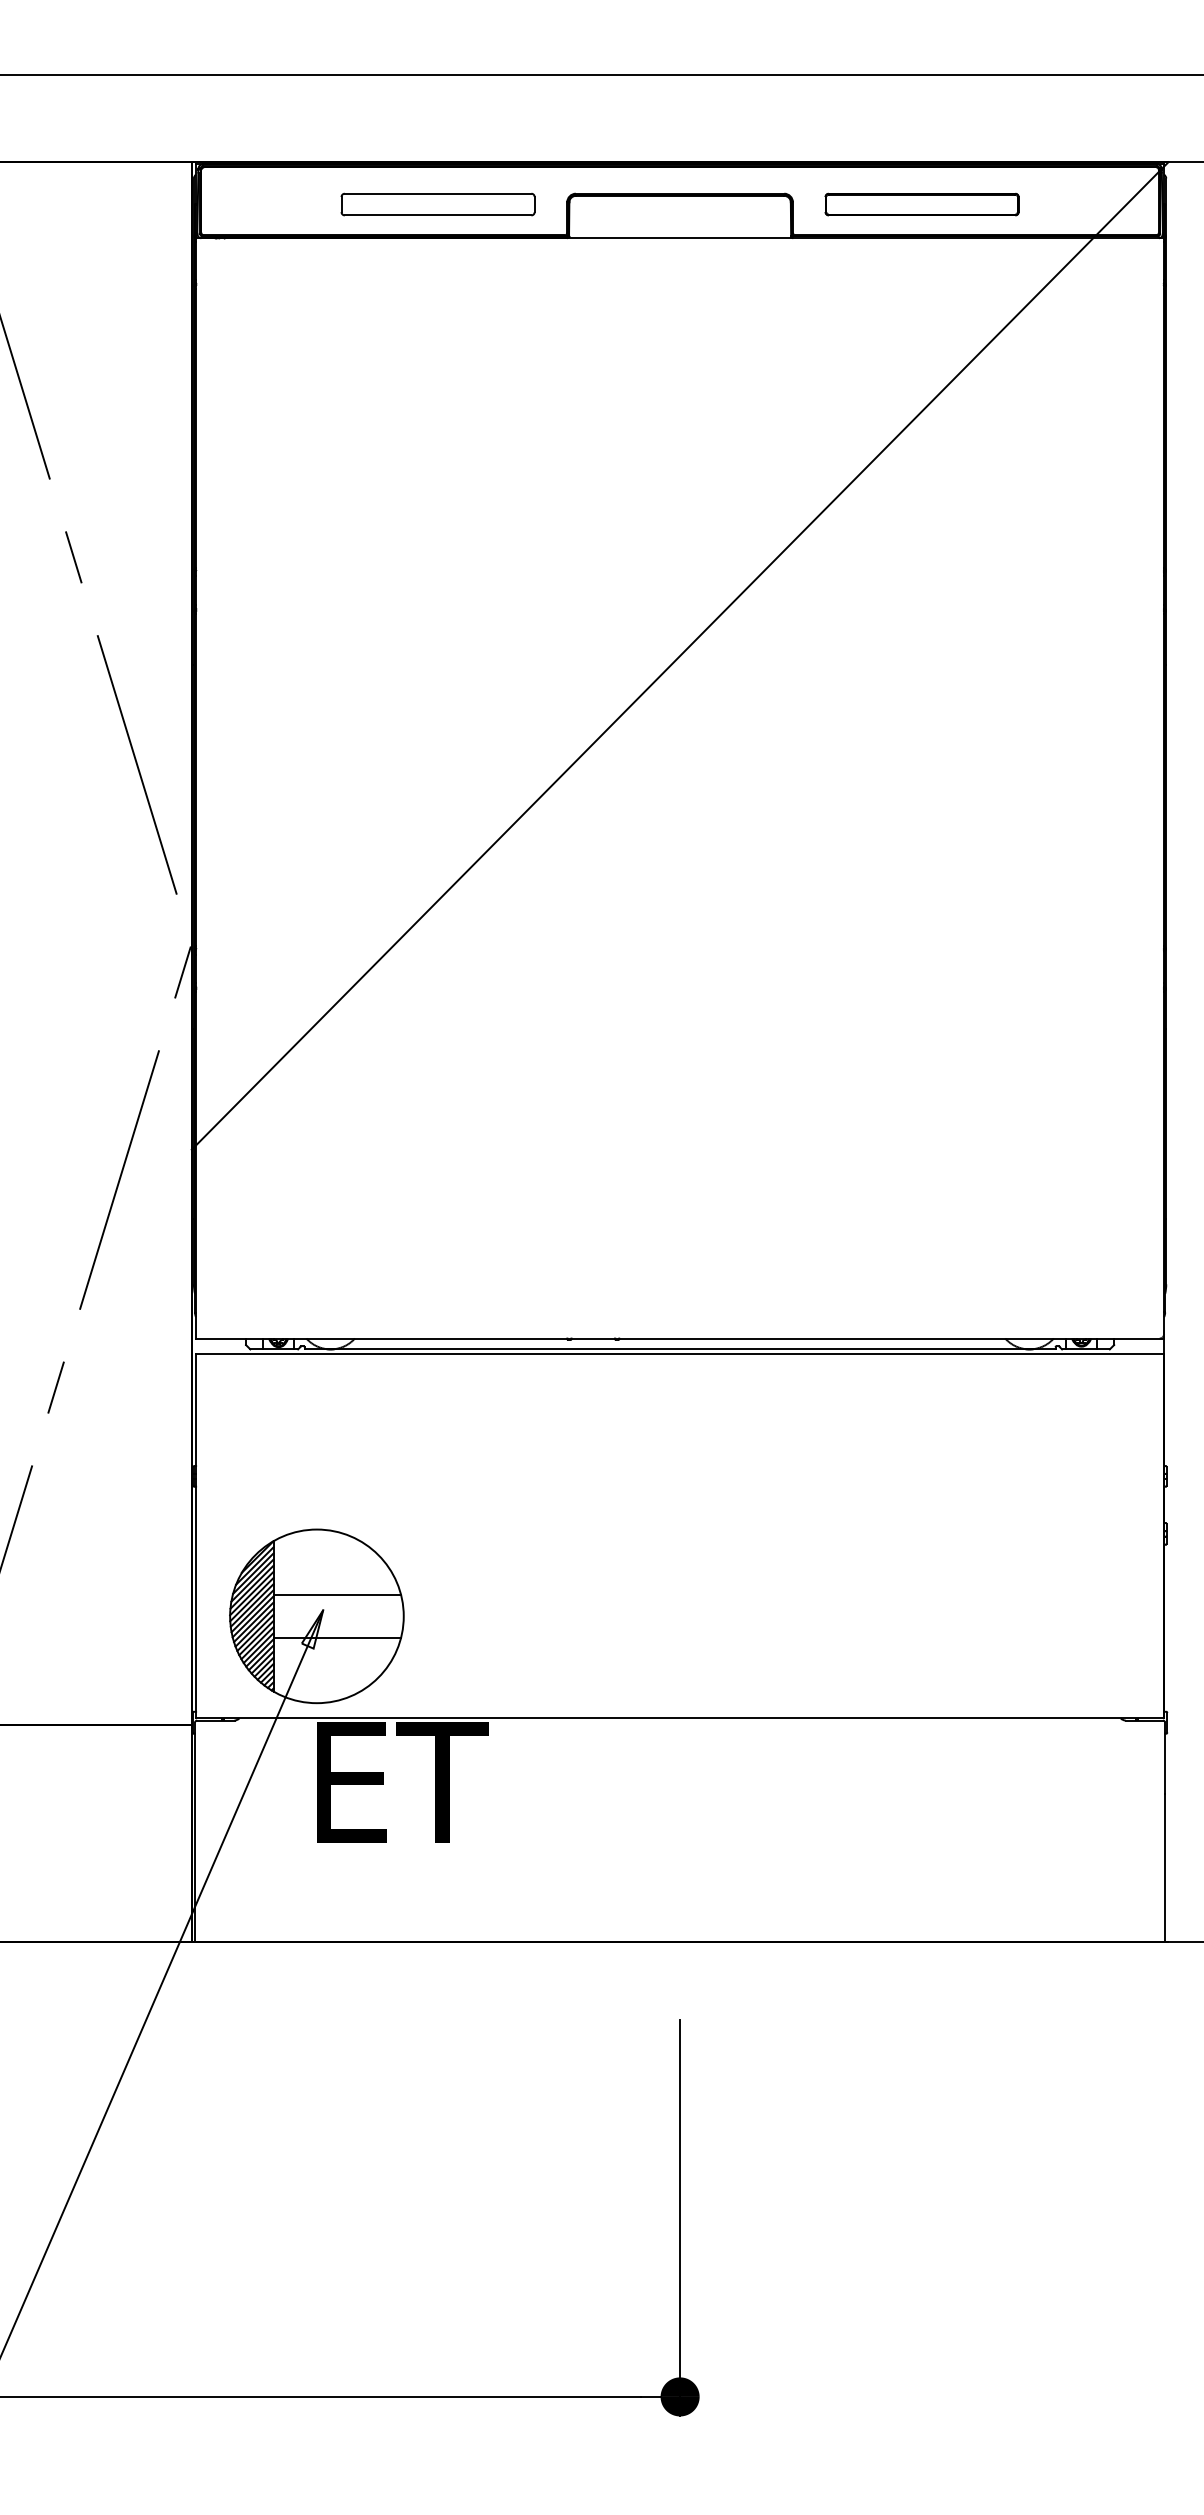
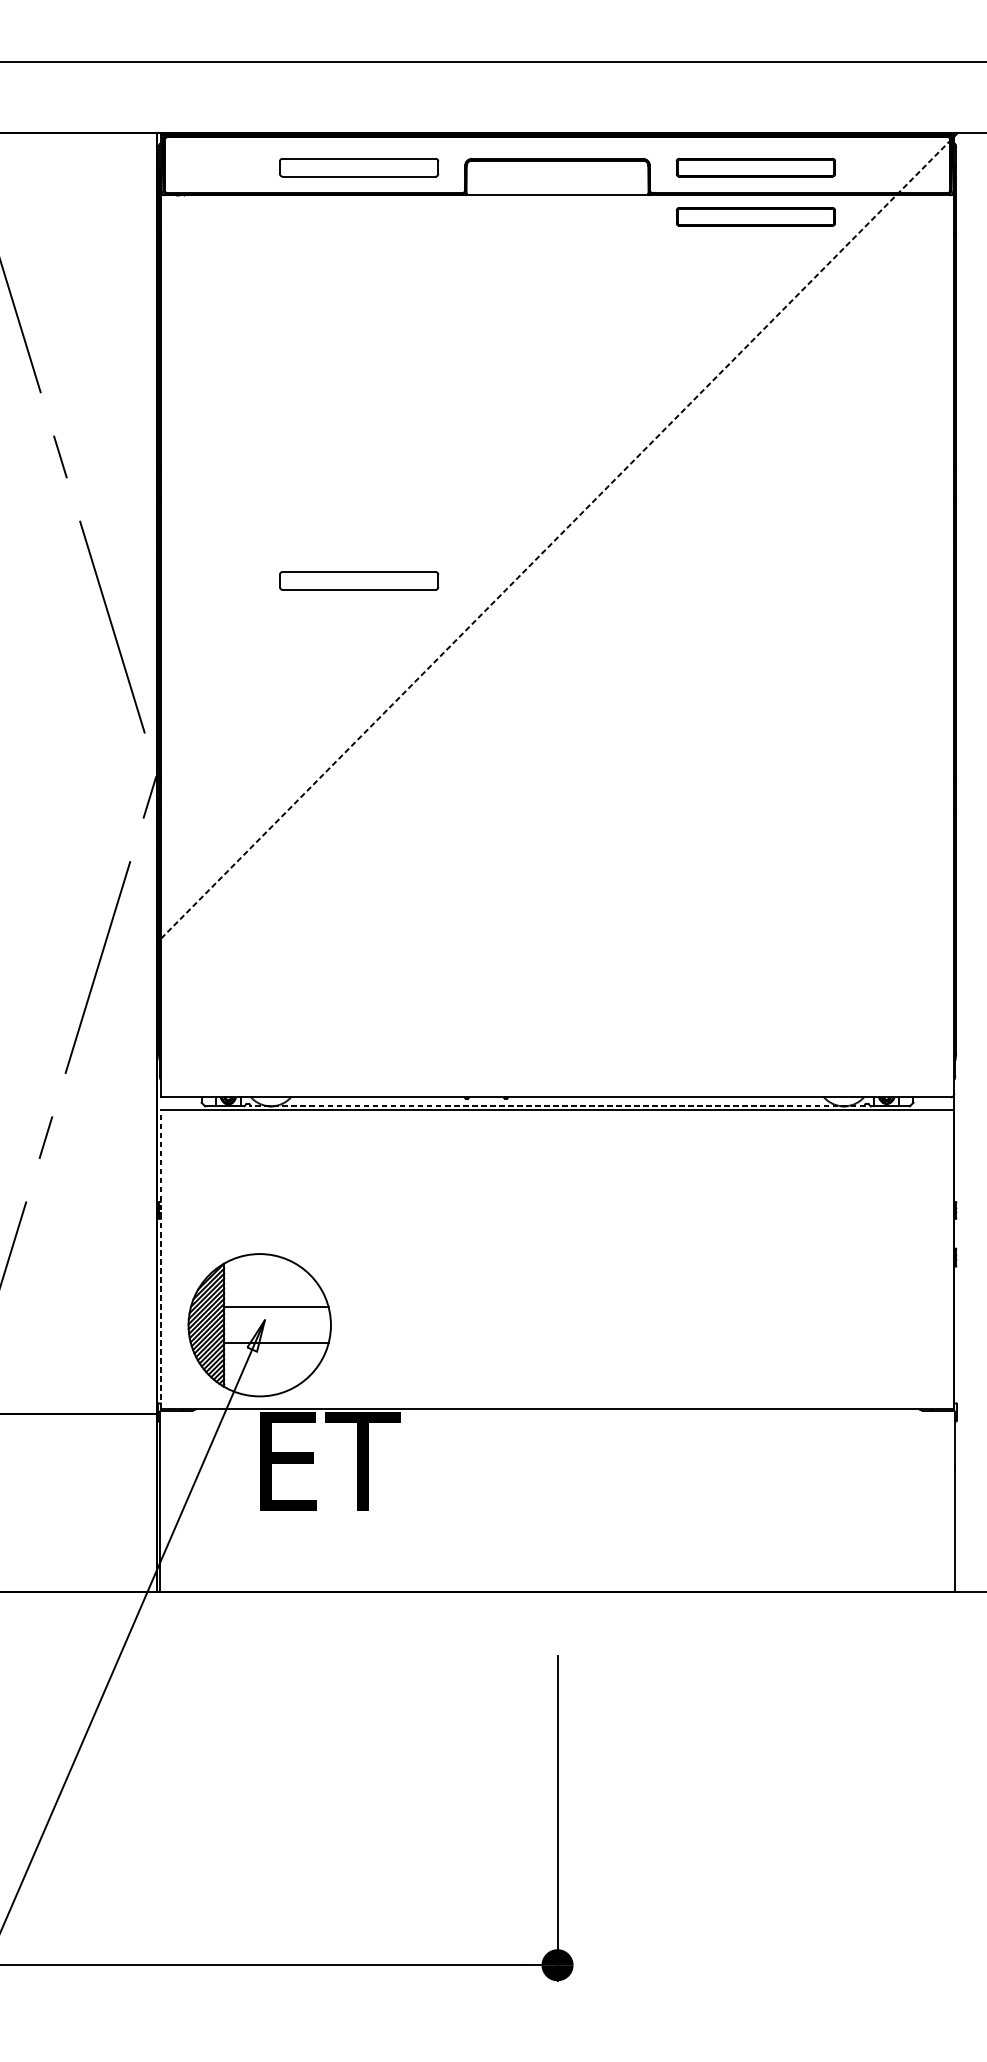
part: (921, 264) -> (755, 216), added
line: (679, 656) -> (557, 538), solid -> dashed
part: (437, 708) -> (358, 580), added
line: (679, 1349) -> (557, 1106), solid -> dashed
line: (196, 1535) -> (161, 1258), solid -> dashed

